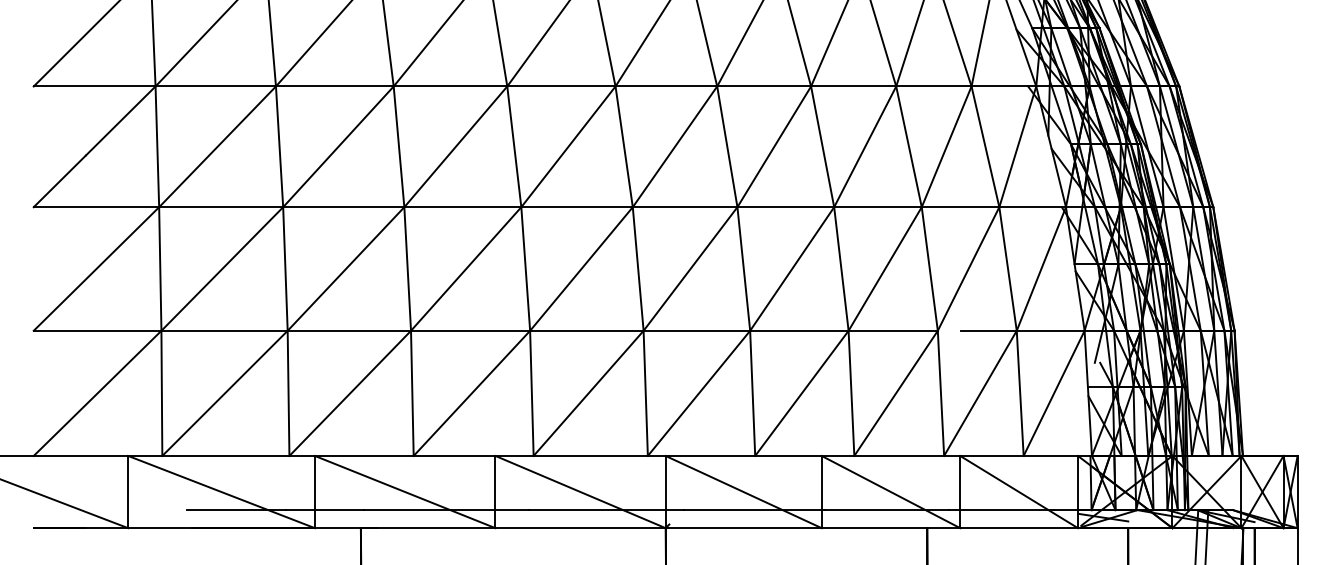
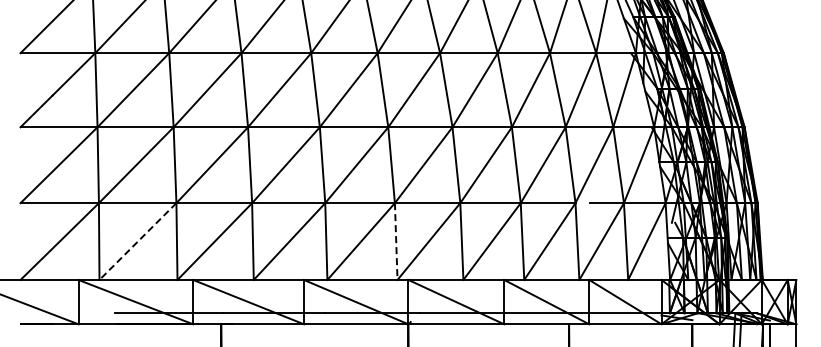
line: (224, 393) -> (137, 241), solid -> dashed
line: (646, 394) -> (396, 242), solid -> dashed

